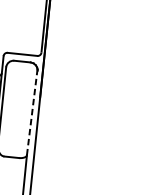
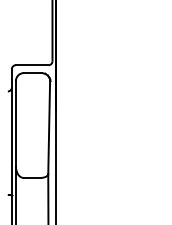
line: (32, 111) -> (49, 126), dashed -> solid

